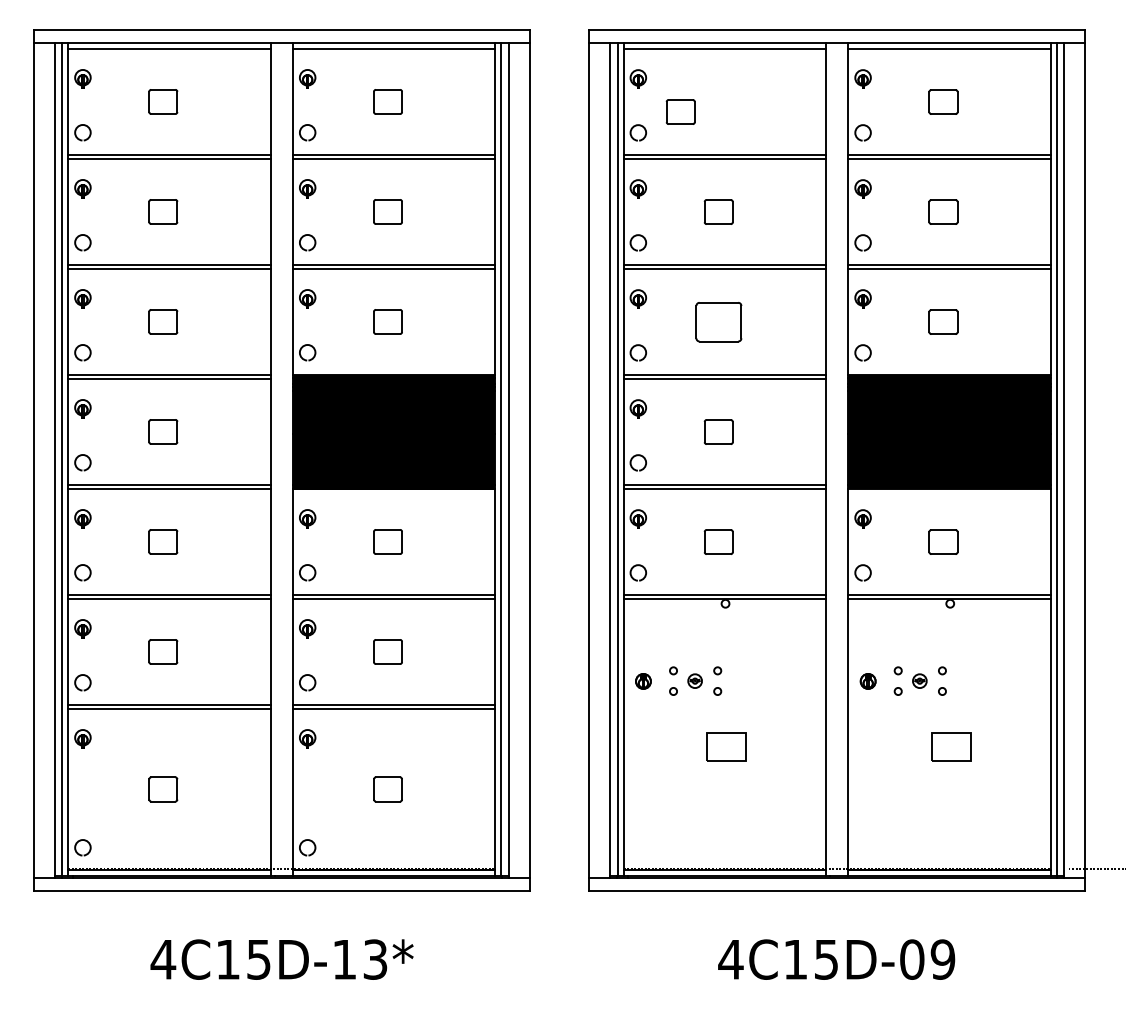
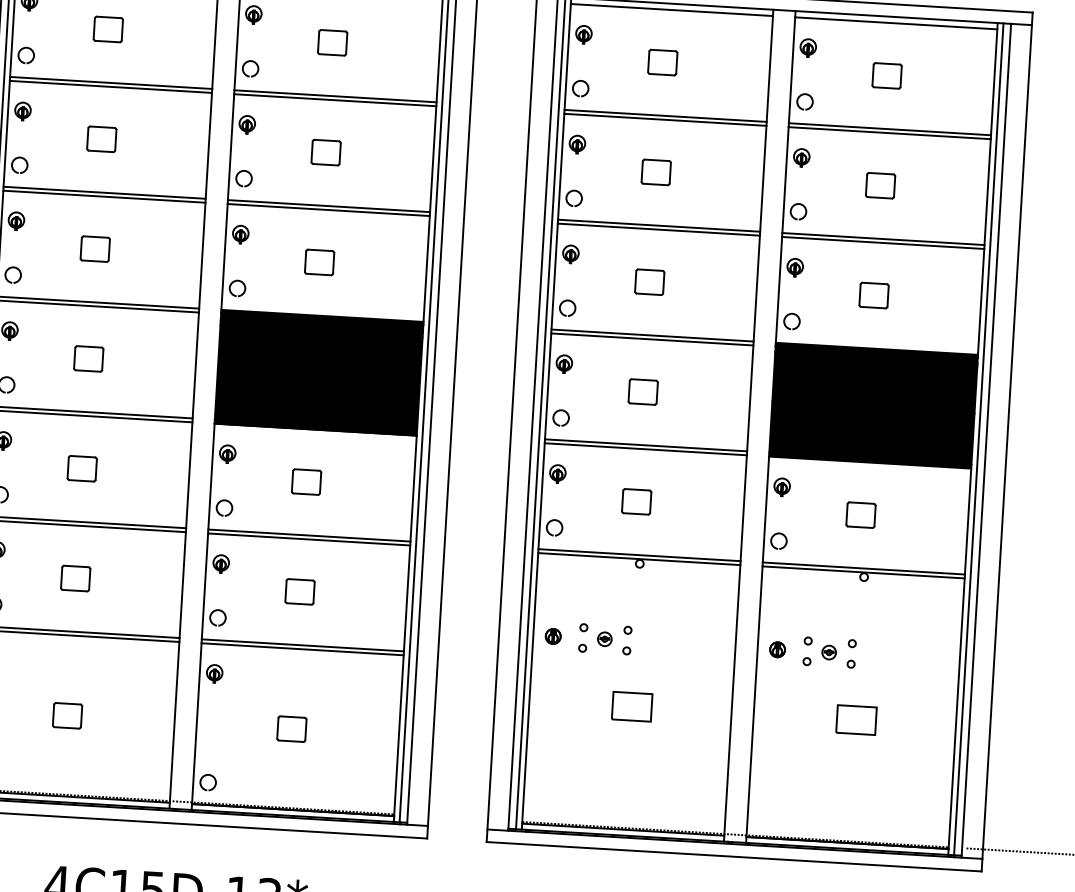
part: (680, 111) -> (662, 62), moved
part: (718, 321) -> (649, 281), size x0.62

